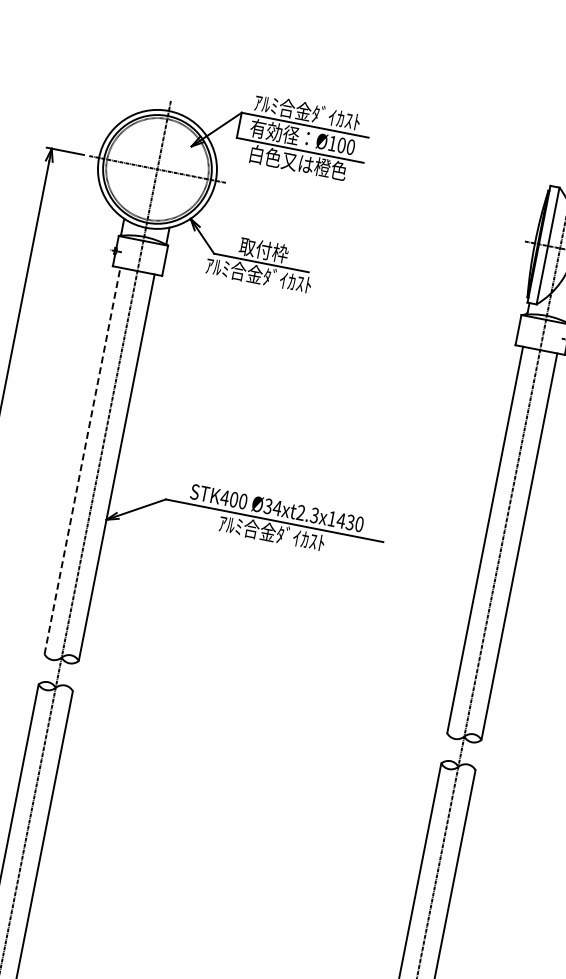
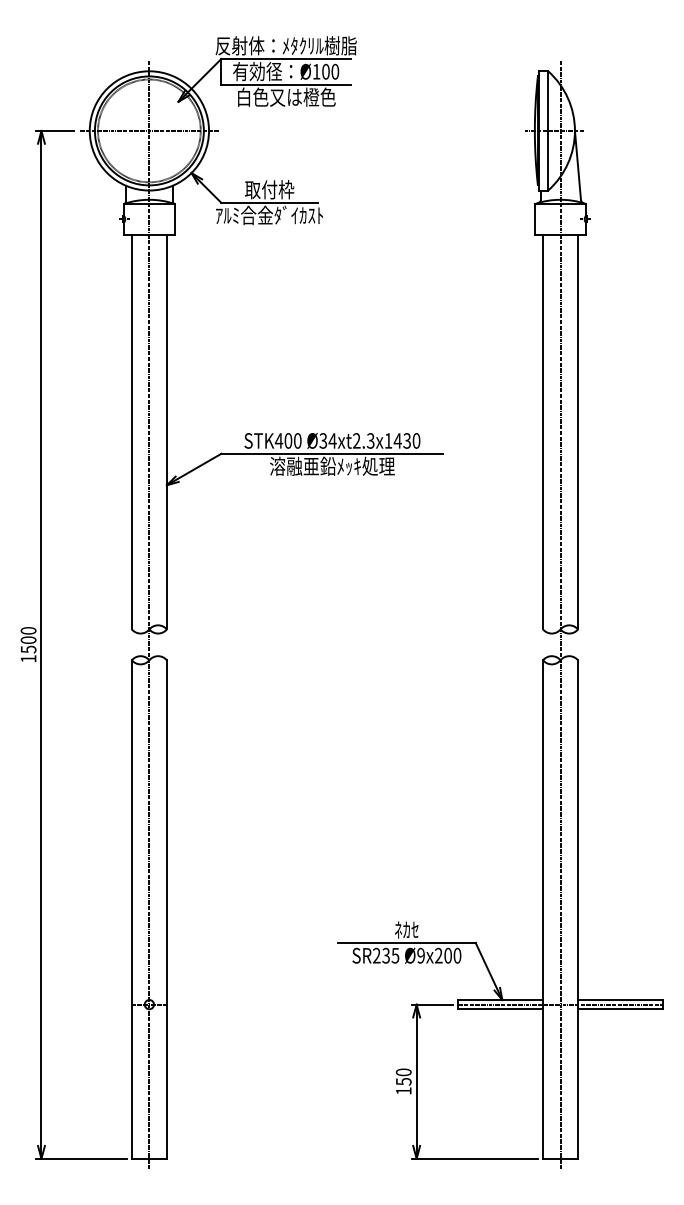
text: (307, 111) -> (285, 45), ｱﾙﾐ合金ﾀﾞｲｶｽﾄ -> 反射体：ﾒﾀｸﾘﾙ樹脂
line: (82, 460) -> (131, 431), dashed -> solid
text: (272, 532) -> (332, 465), ｱﾙﾐ合金ﾀﾞｲｶｽﾄ -> 溶融亜鉛ﾒｯｷ処理

